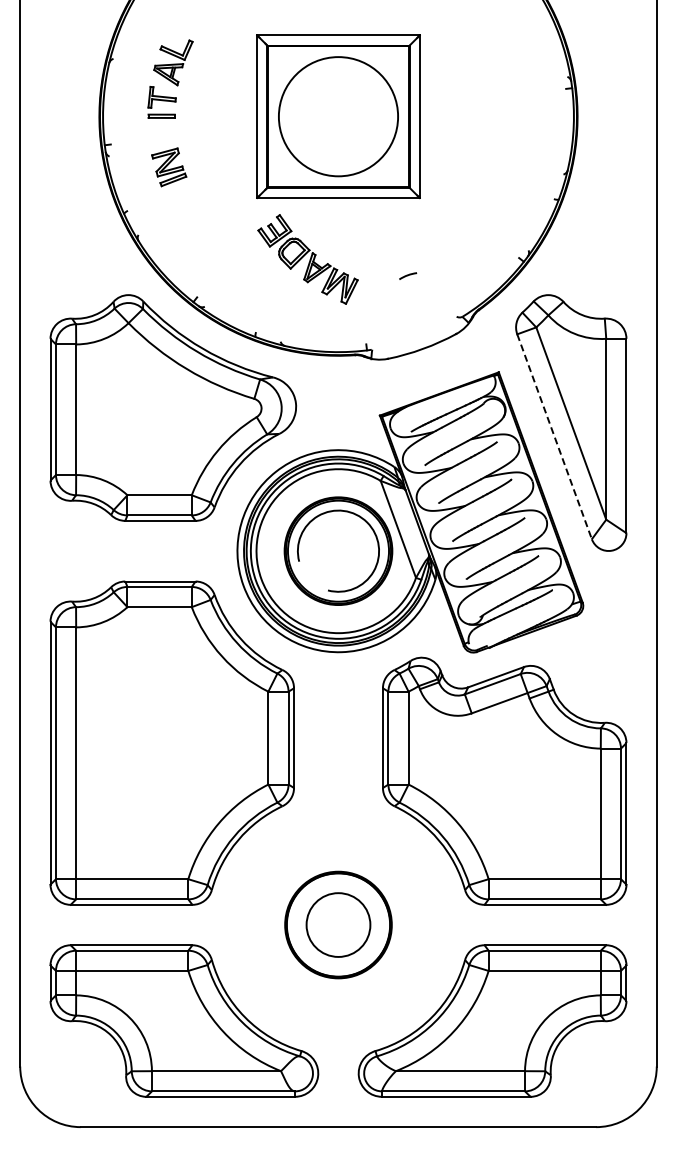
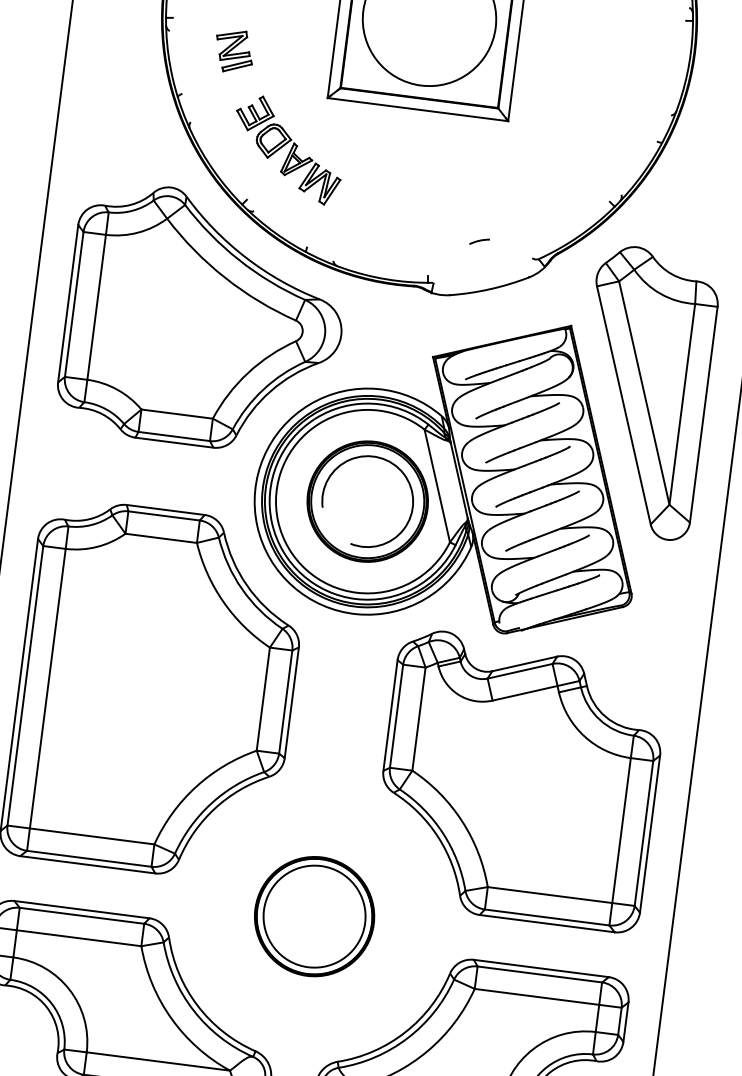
part: (307, 259) -> (287, 149), moved
line: (408, 275) -> (480, 241), moved
line: (554, 437) -> (623, 406), dashed -> solid
circle: (338, 924) -> (314, 916), size x1.43

